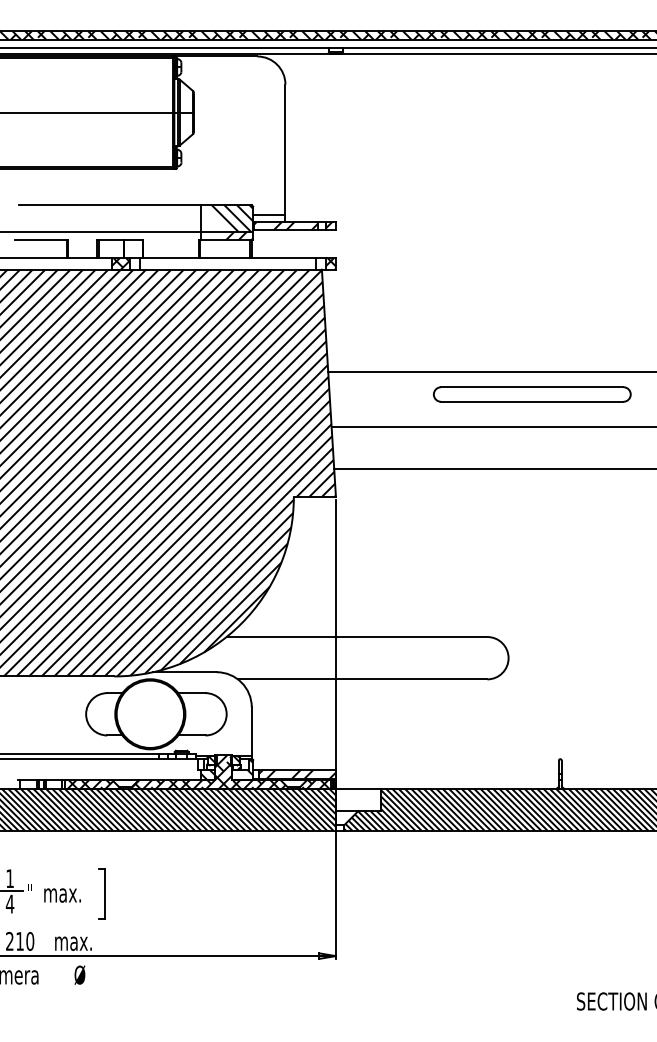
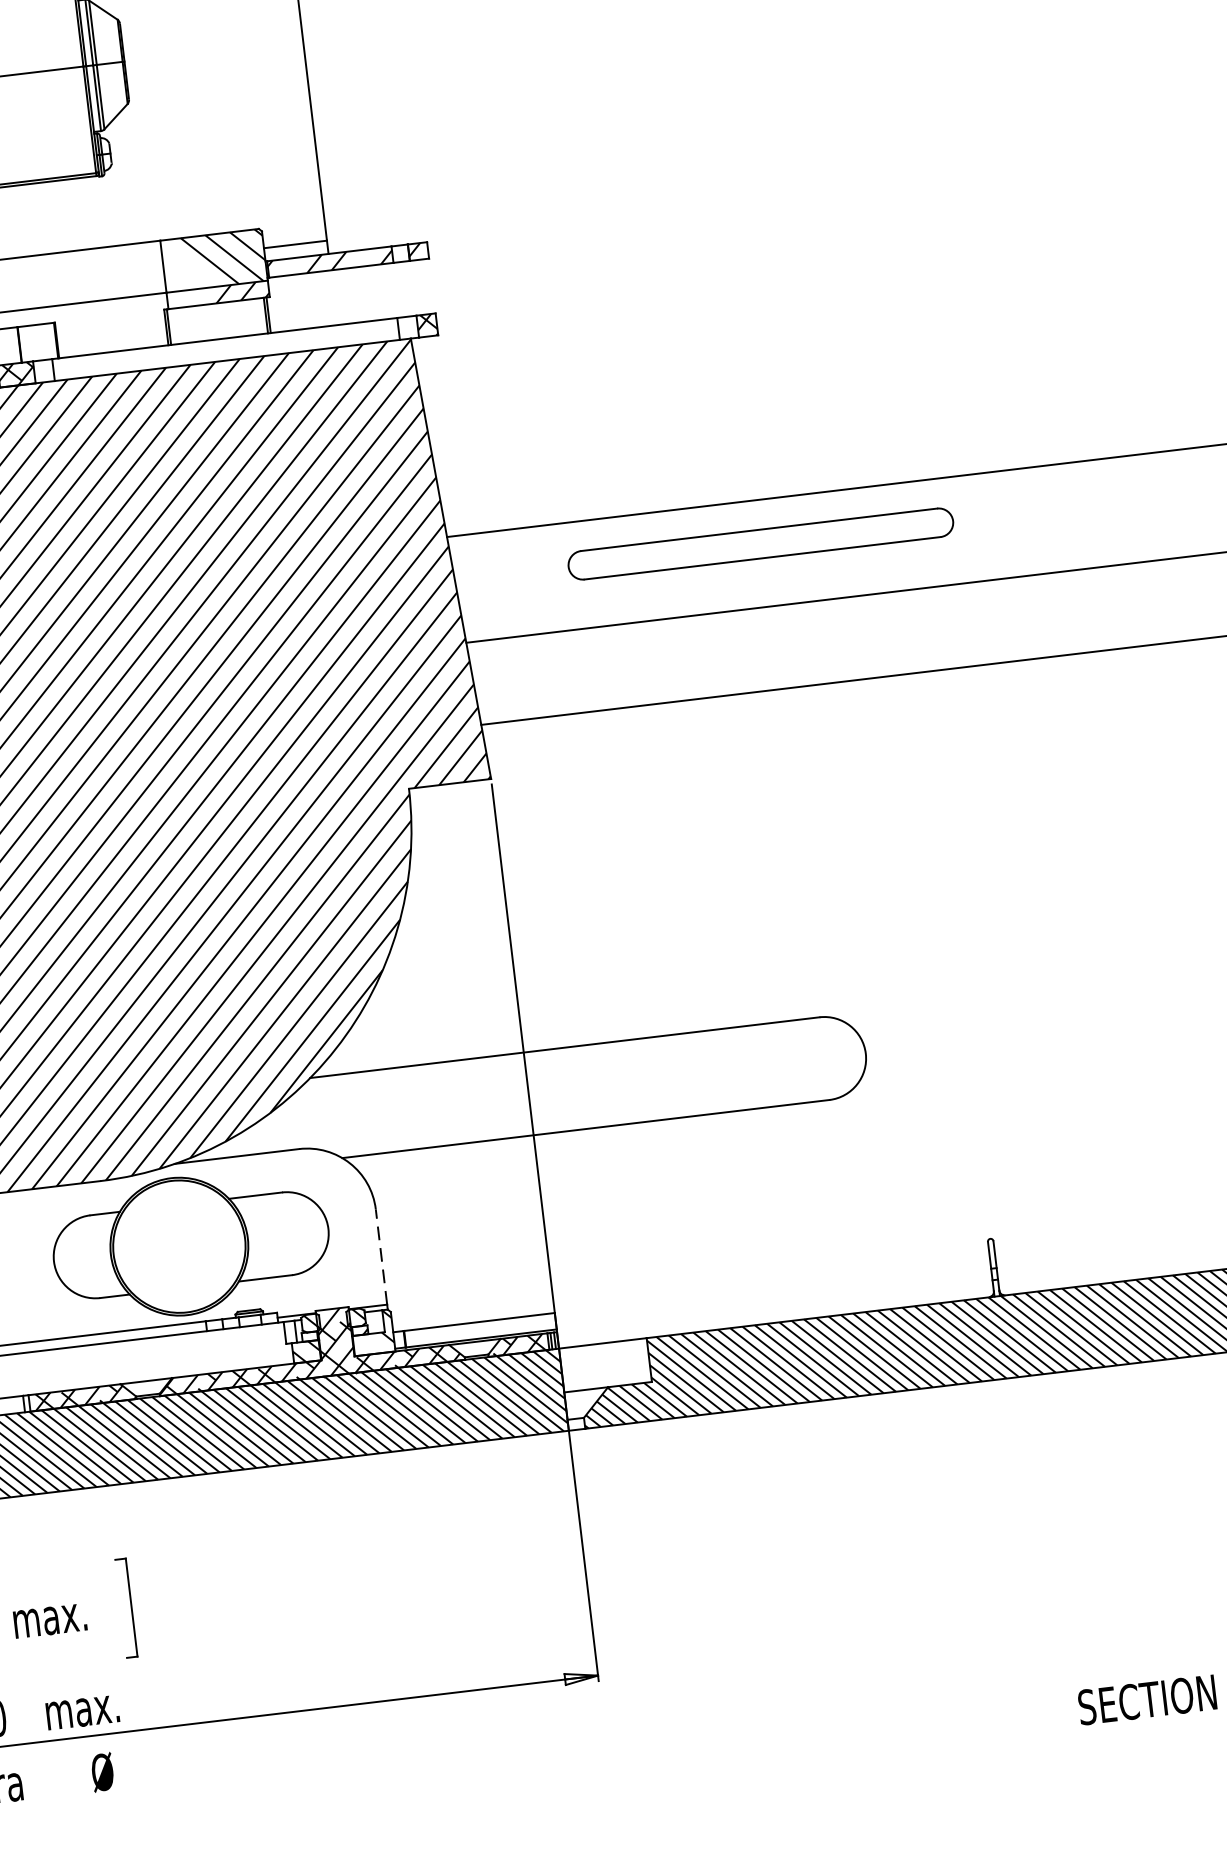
part: (532, 394) -> (761, 543), moved
line: (251, 731) -> (380, 1256), solid -> dashed
hatch: (296, 774) -> (478, 1330), removed

